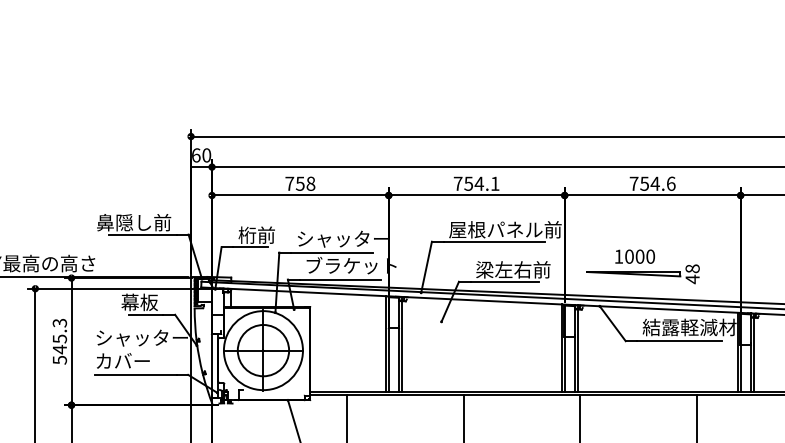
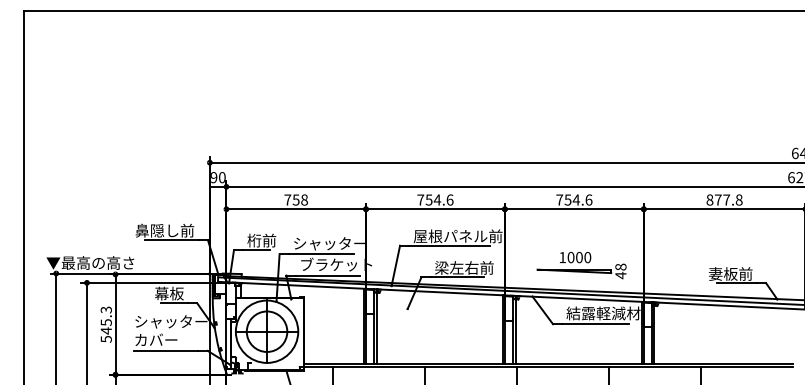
text: (196, 155) -> (214, 177), 60 -> 90
text: (494, 183) -> (449, 199), 754.1 -> 754.6
part: (642, 266) -> (581, 265), moved

